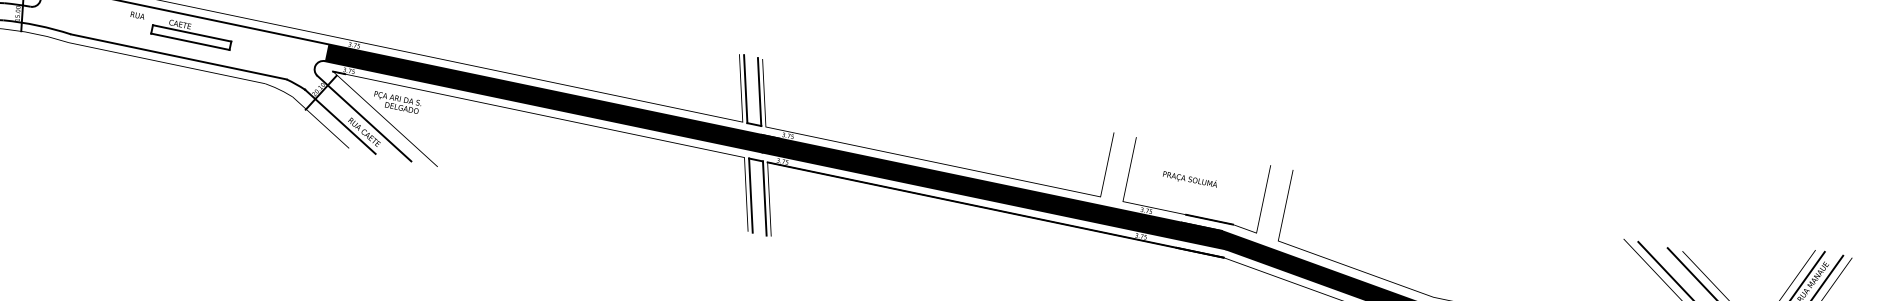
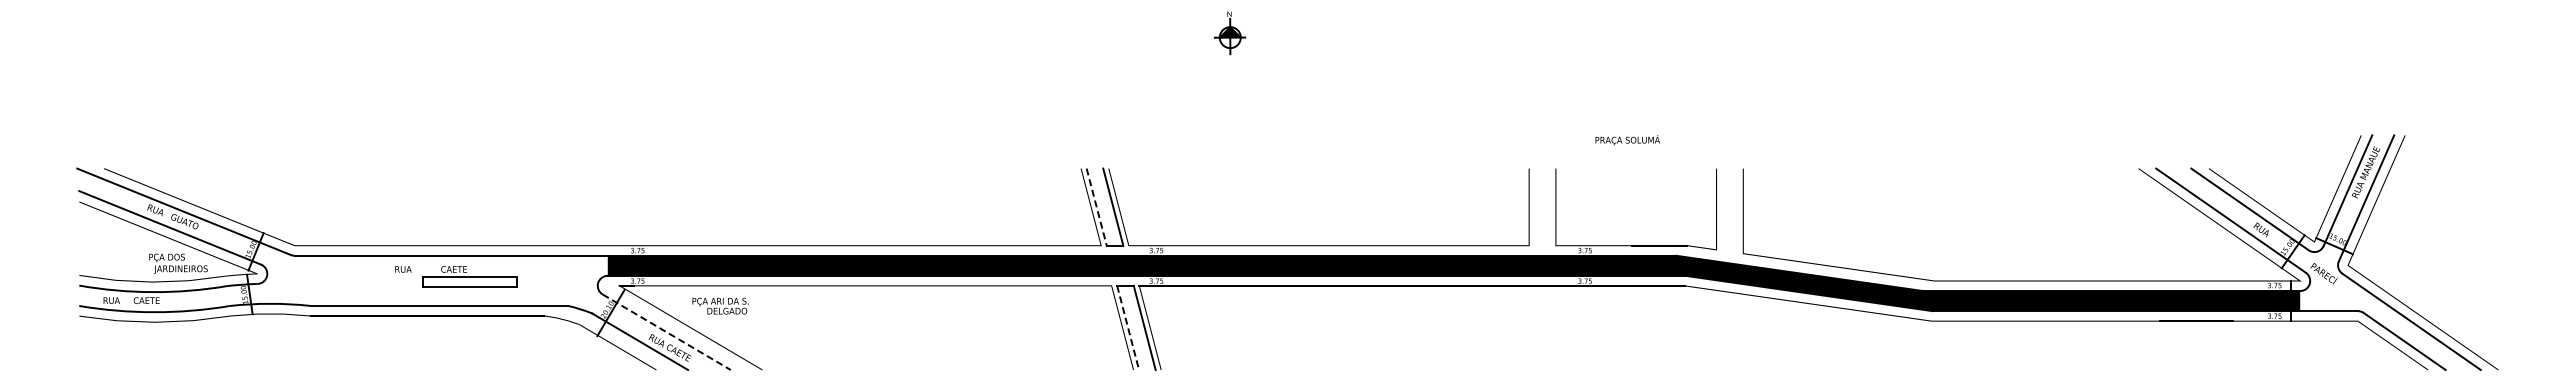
part: (180, 30) -> (456, 276), moved
line: (745, 89) -> (1096, 207), solid -> dashed
text: (397, 102) -> (720, 305), moved
line: (364, 118) -> (667, 332), solid -> dashed
text: (1190, 179) -> (1627, 140), moved
line: (751, 196) -> (1128, 328), solid -> dashed

